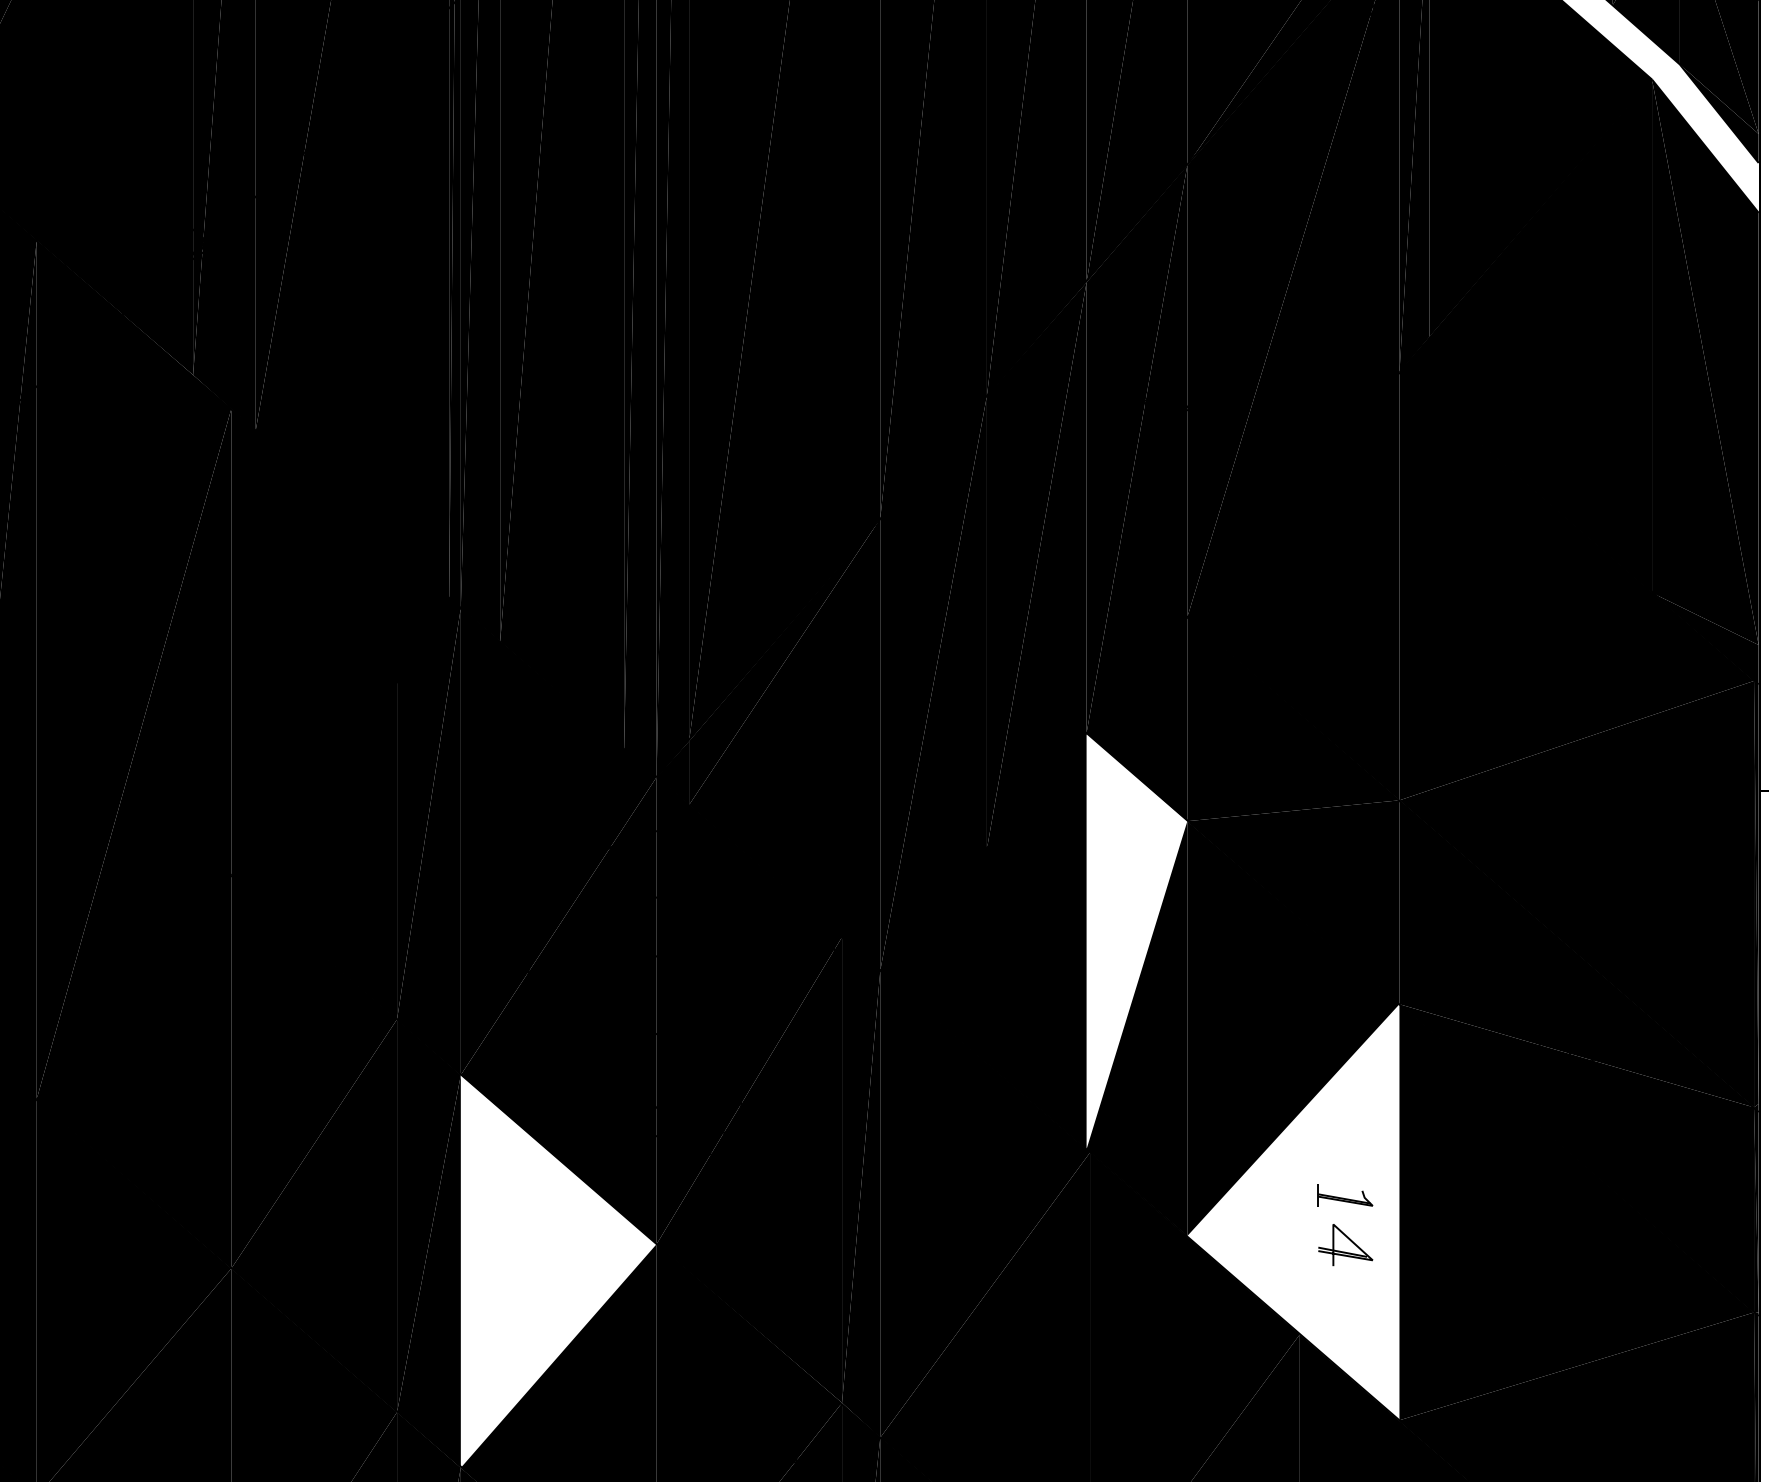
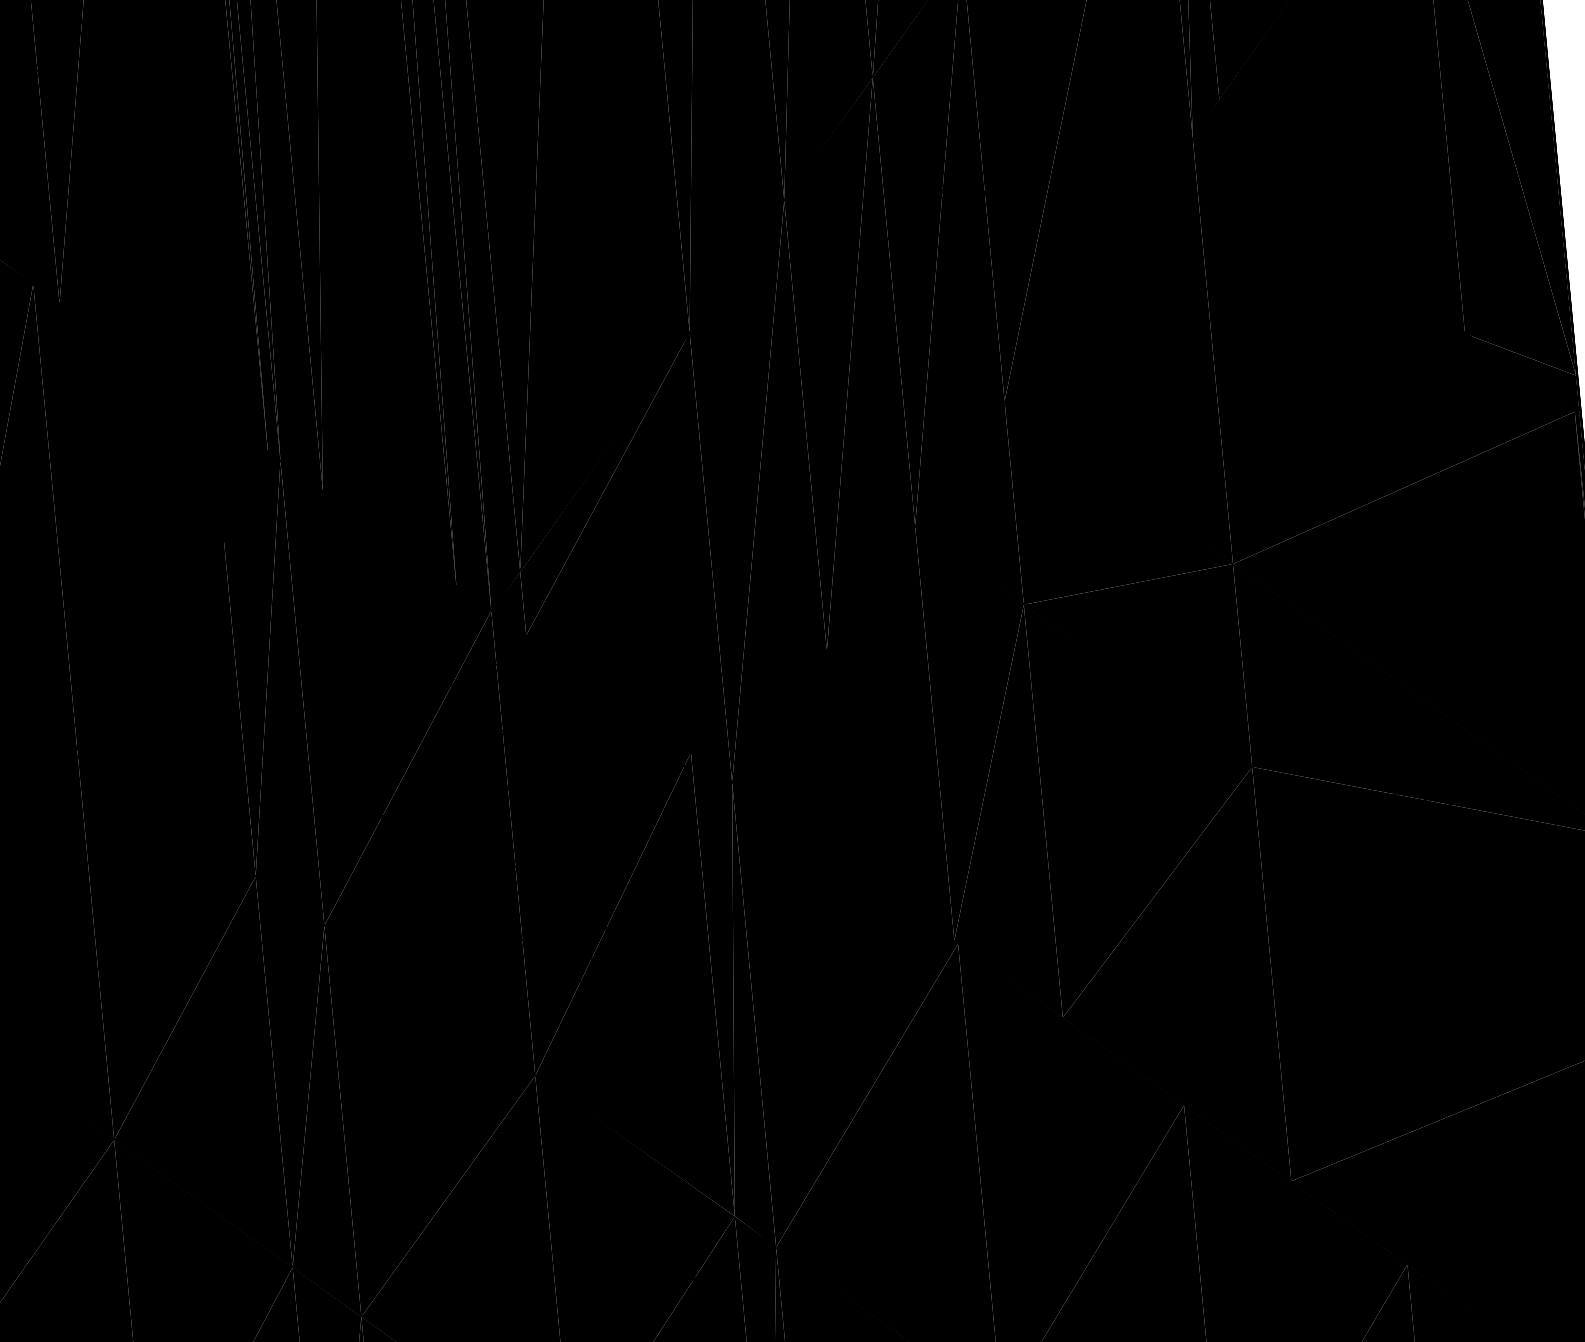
fill: (1136, 941) -> (984, 729), added
fill: (1293, 1212) -> (1166, 984), added
fill: (558, 1270) -> (440, 1111), added

